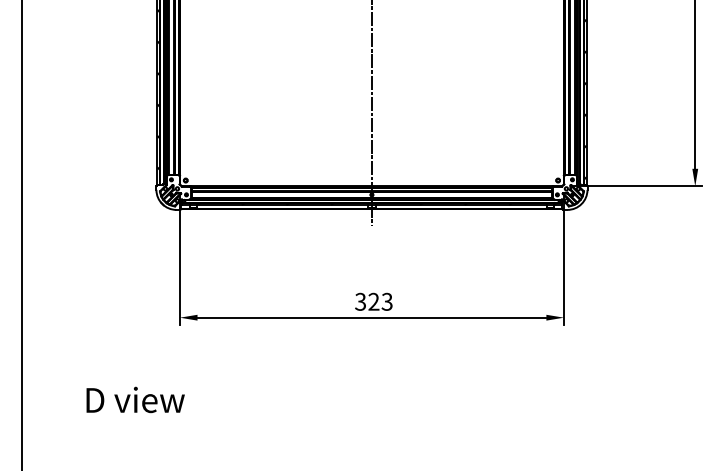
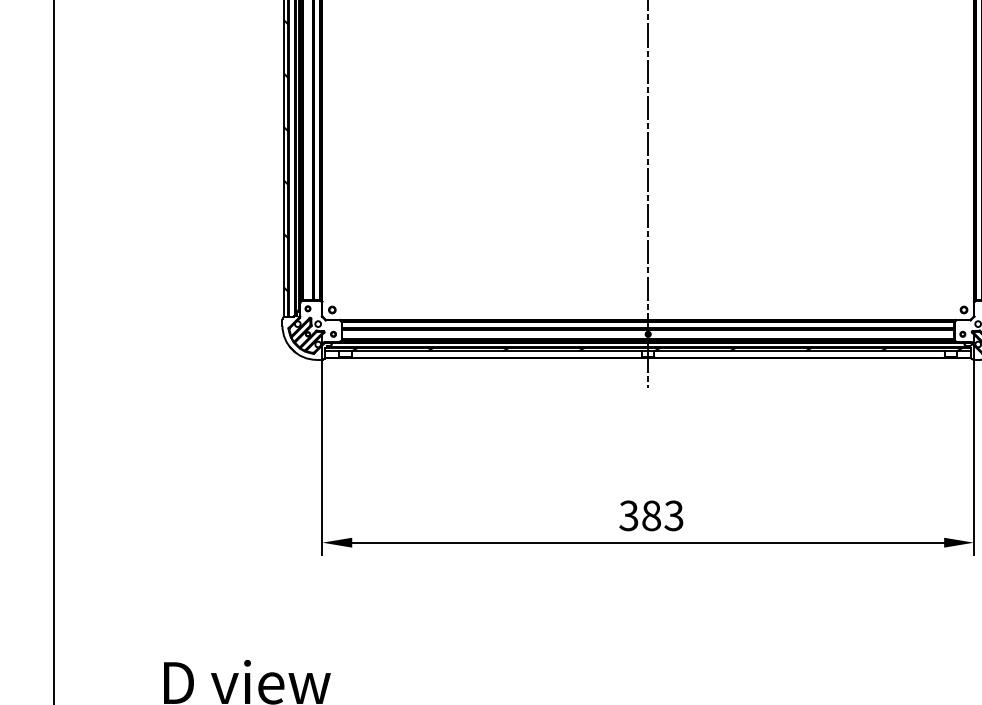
text: (373, 301) -> (650, 515), 323 -> 383

